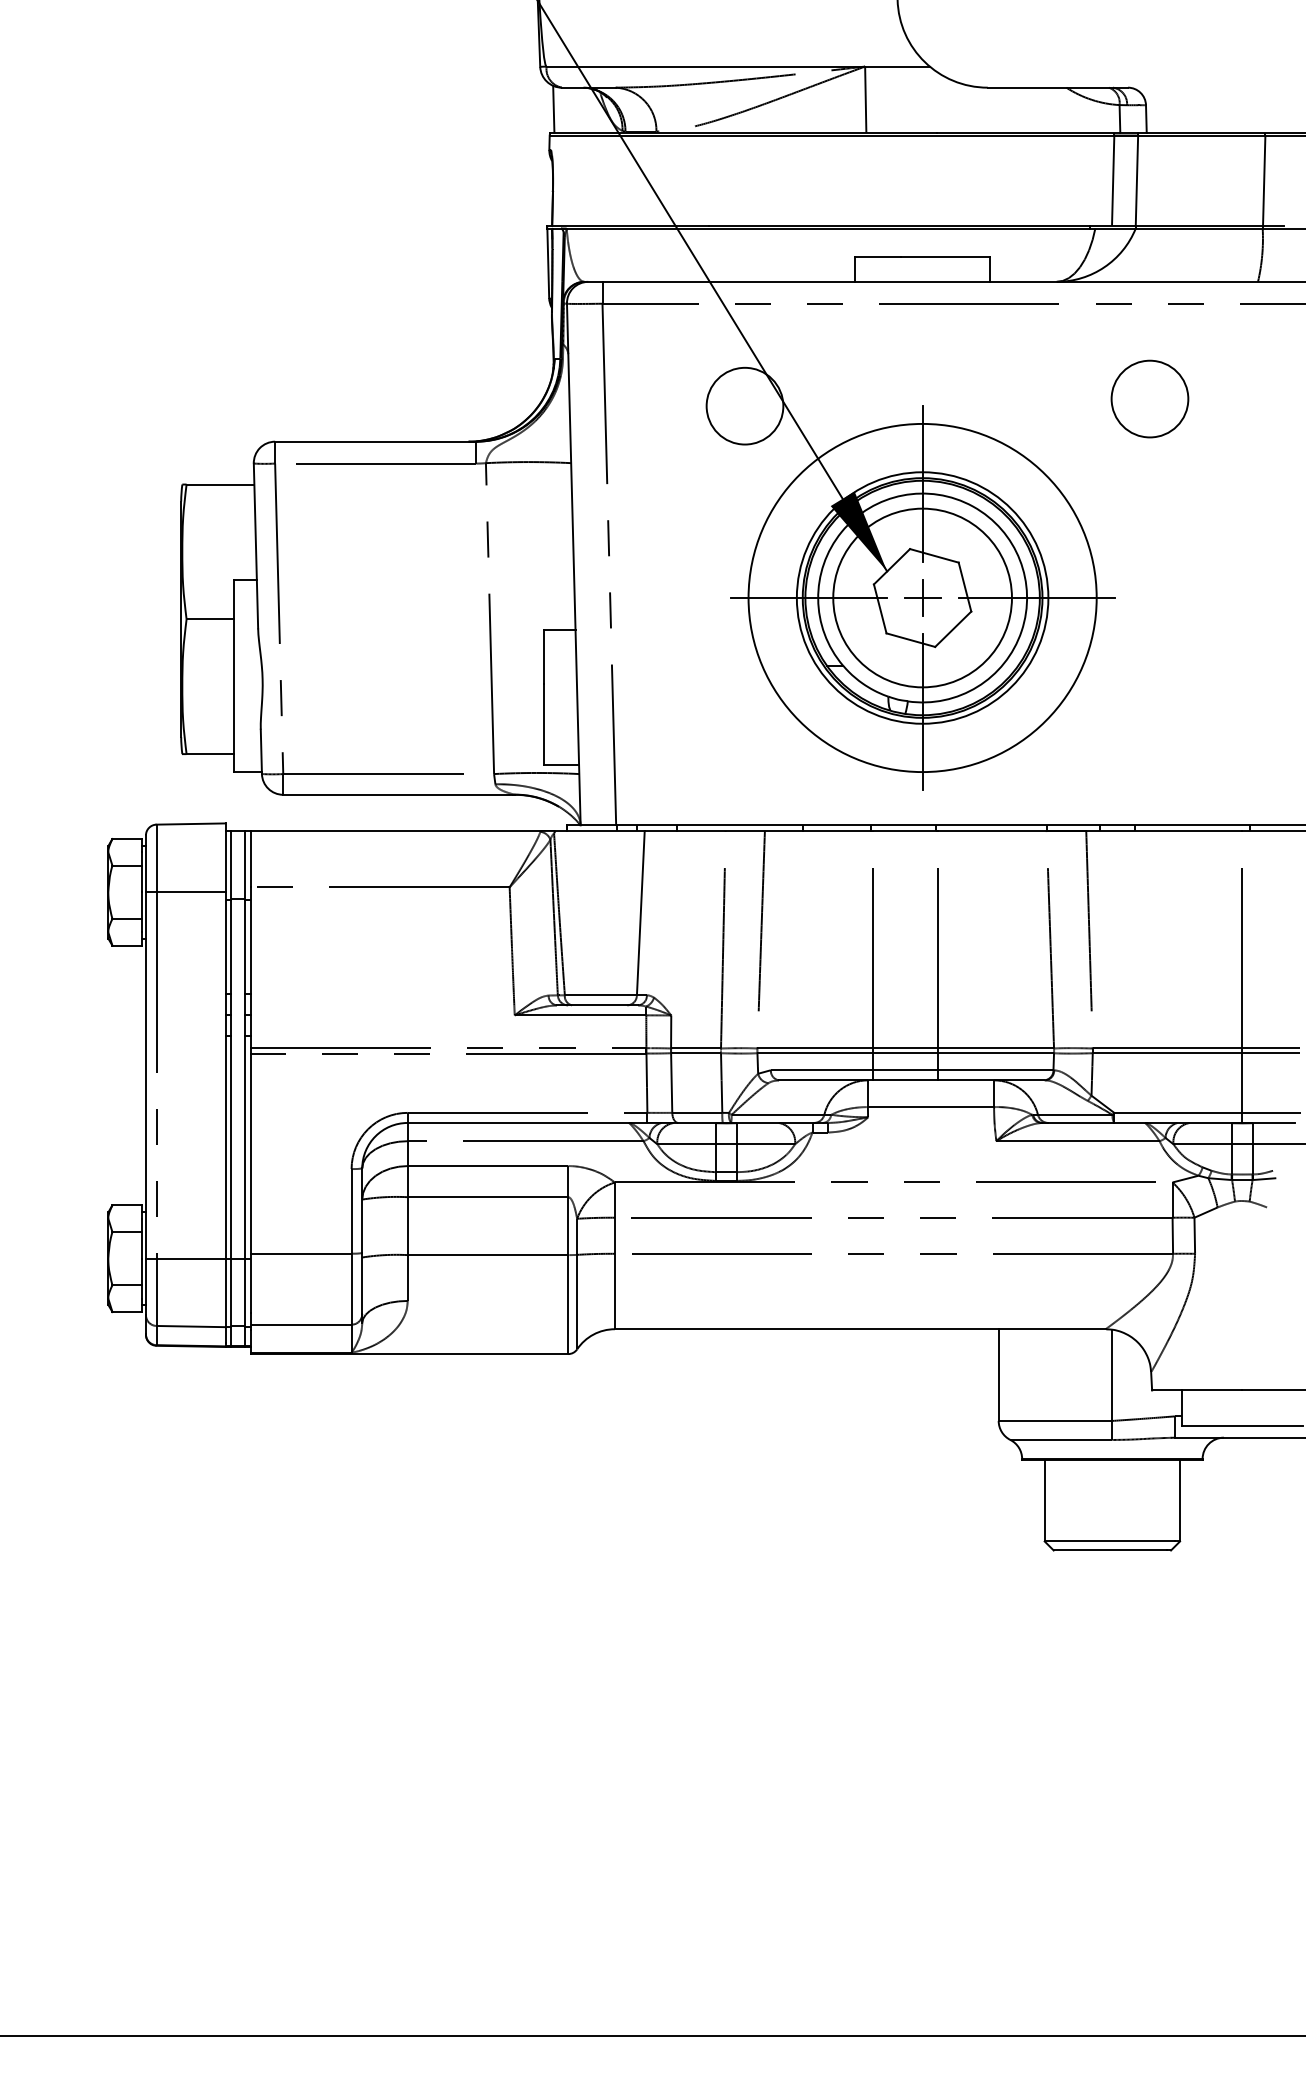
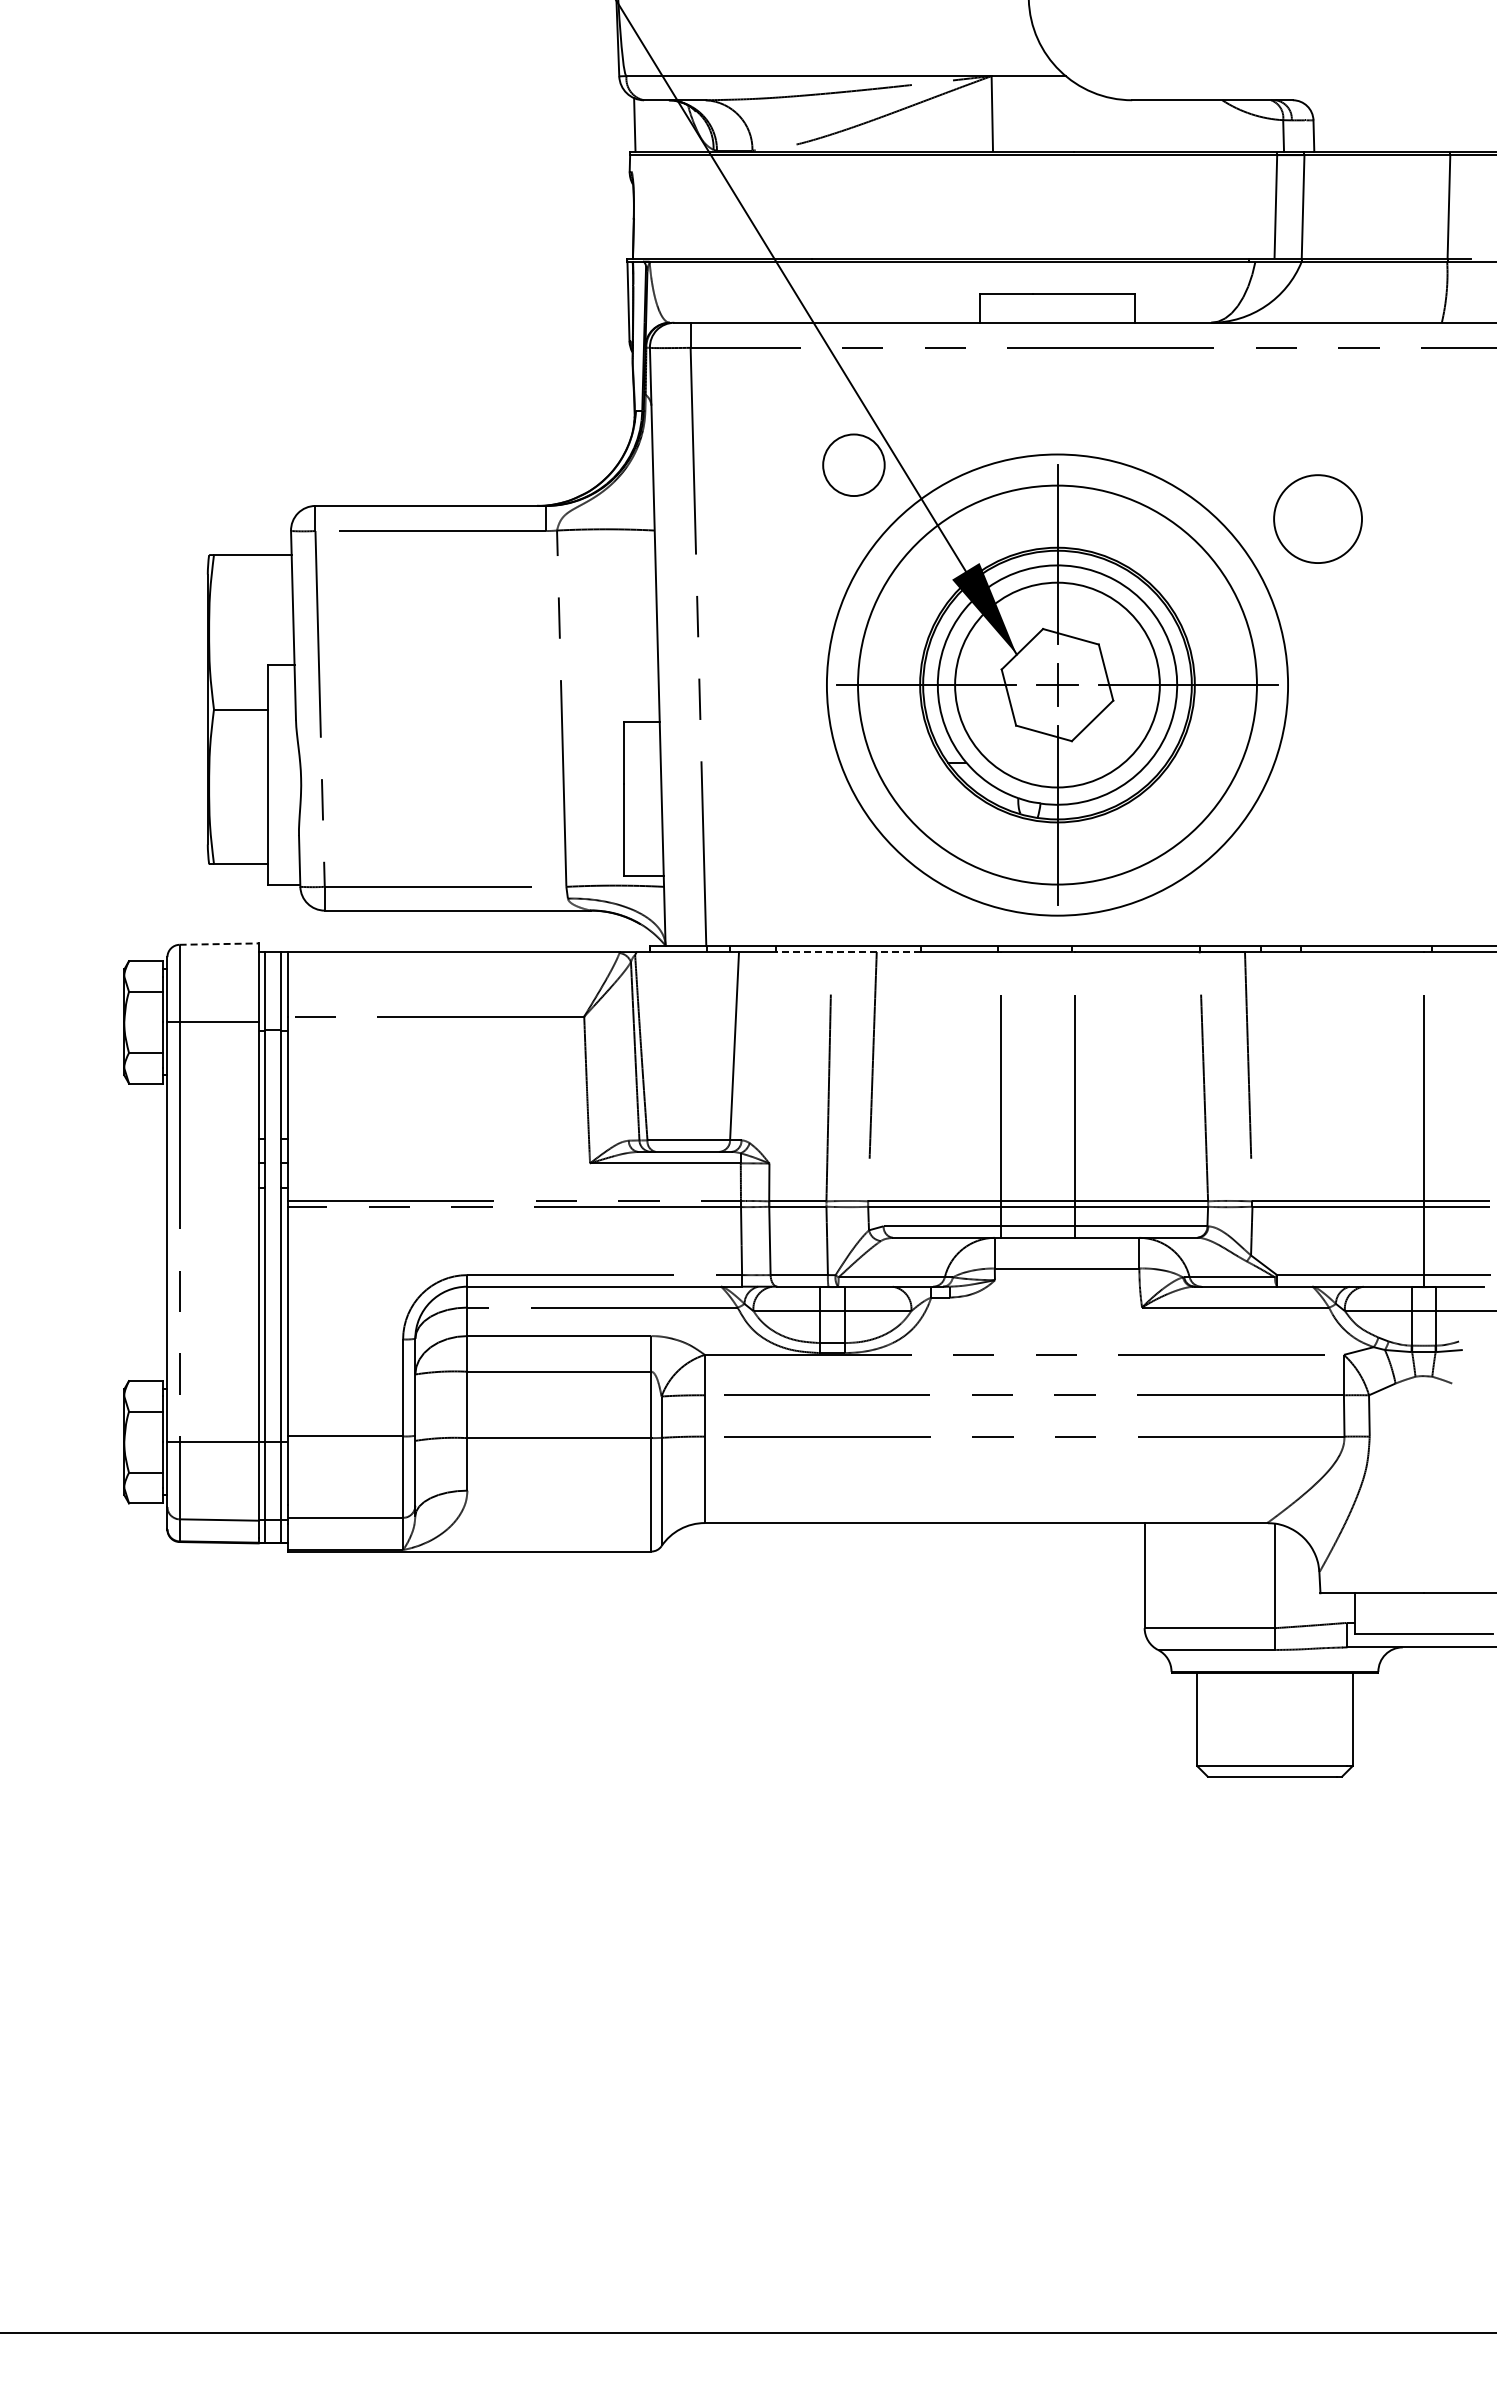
circle: (1149, 398) -> (1317, 518), moved
circle: (744, 406) -> (853, 465), size x0.7
circle: (922, 597) -> (1057, 684), size x1.6
line: (191, 824) -> (219, 944), solid -> dashed
line: (739, 831) -> (847, 952), solid -> dashed

